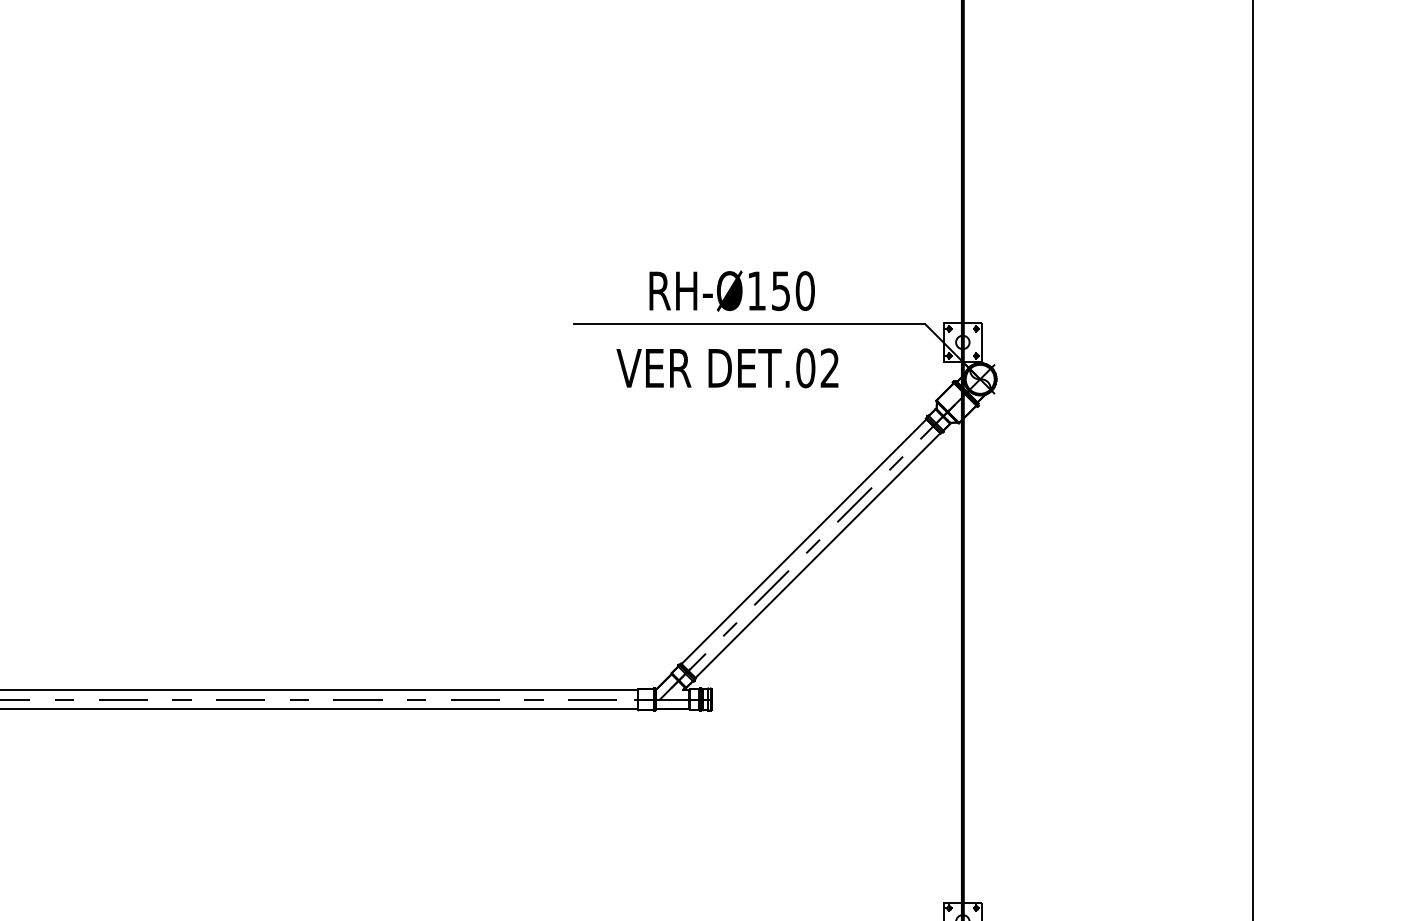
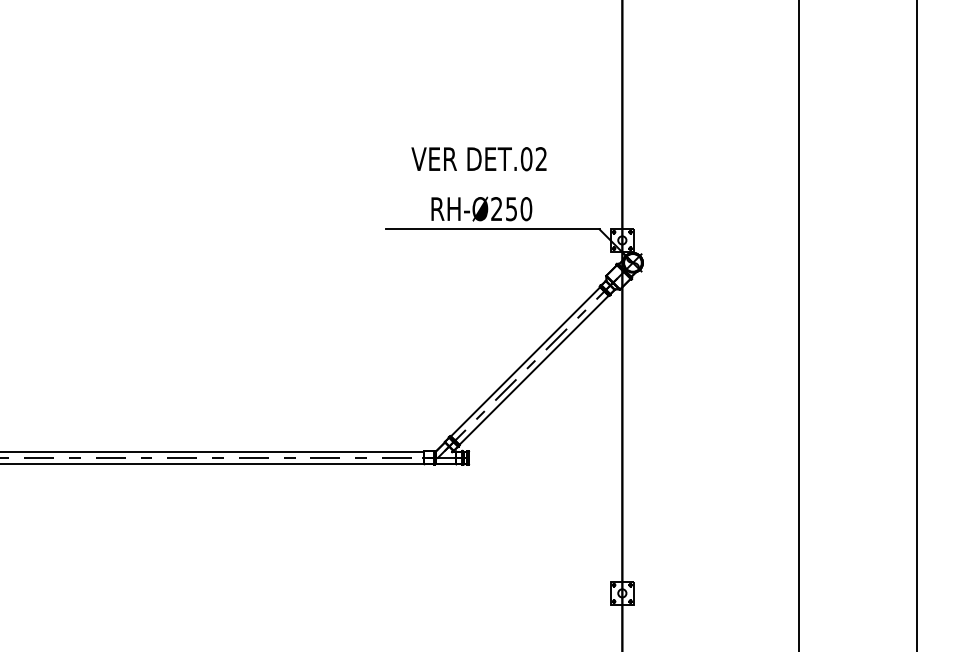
text: (756, 290) -> (496, 208), RH-Ø150 -> RH-Ø250
text: (726, 368) -> (478, 159), moved

